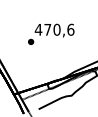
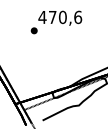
text: (51, 33) -> (56, 21), moved

